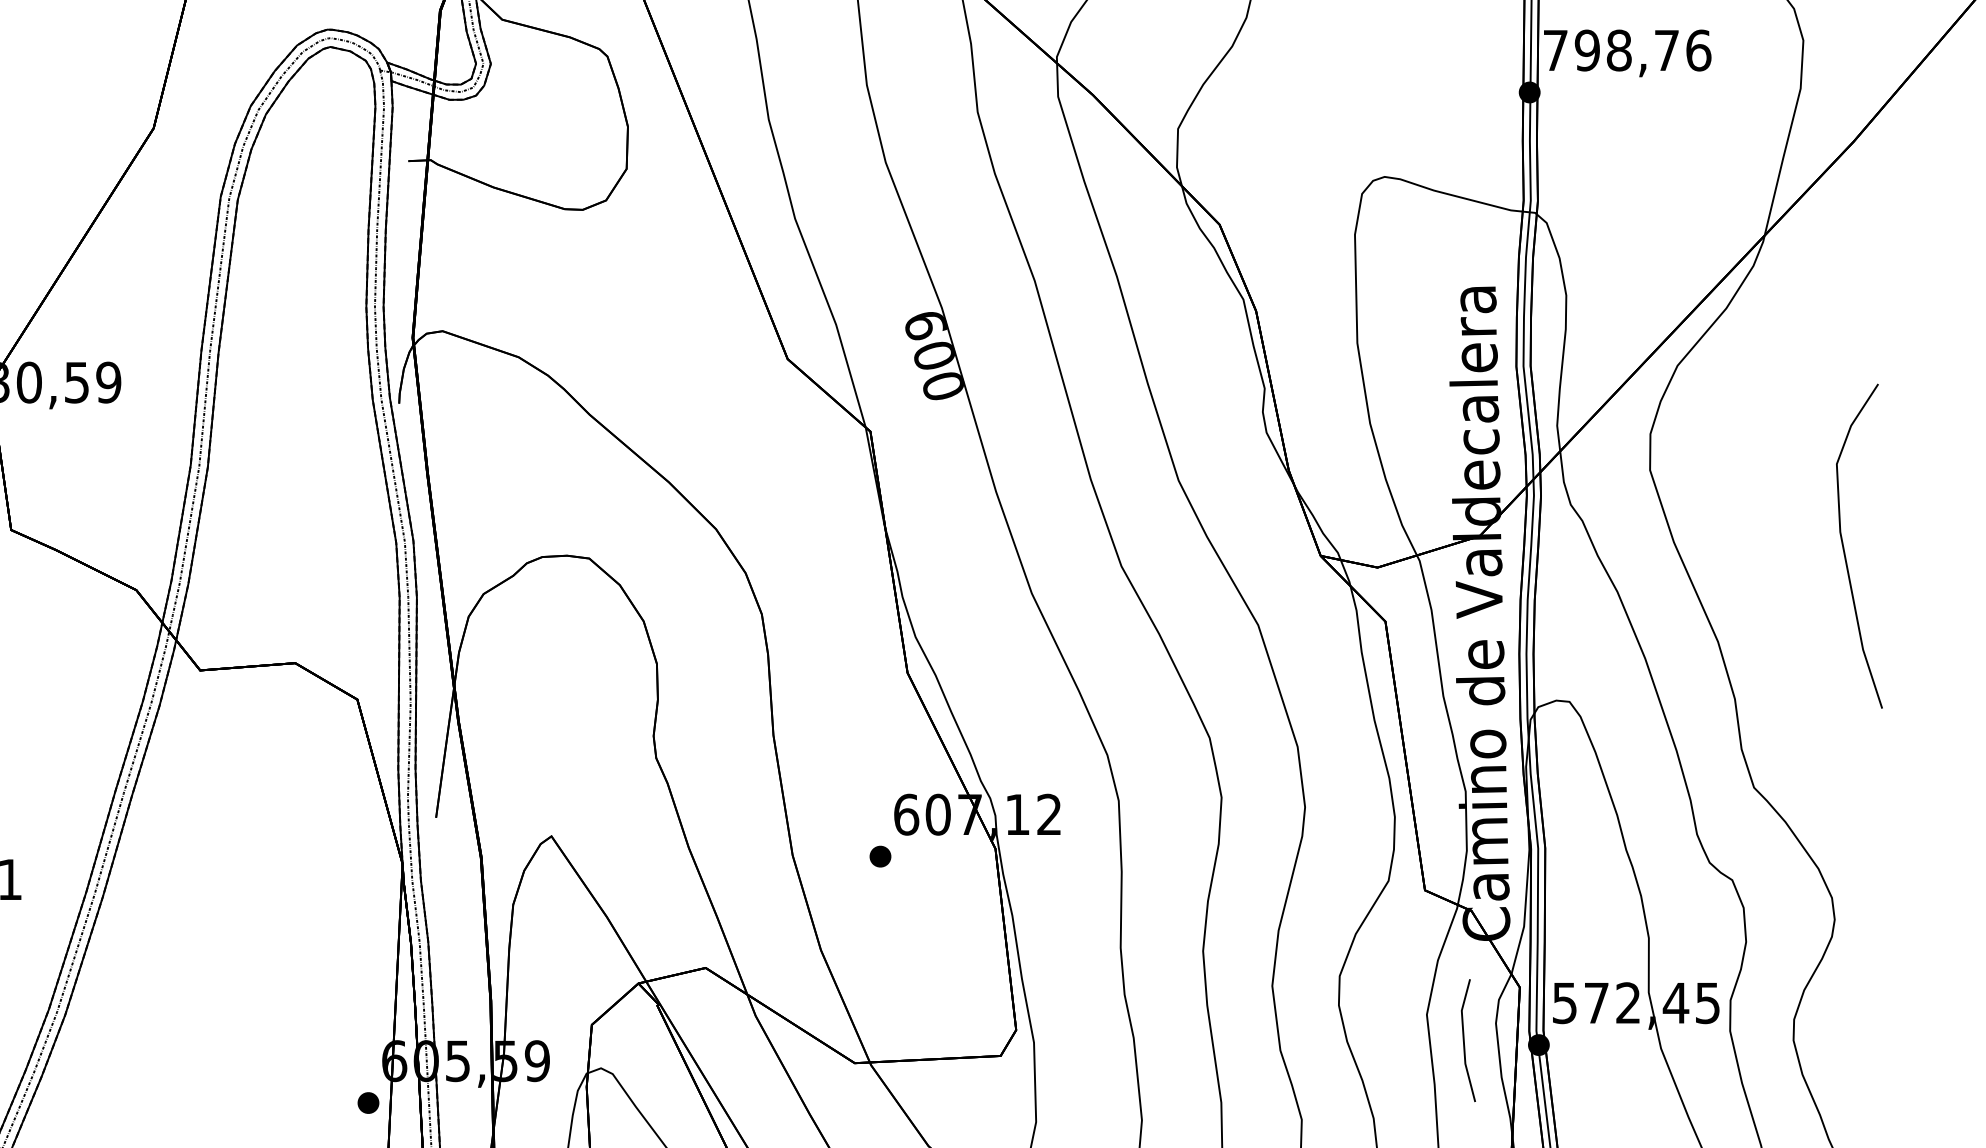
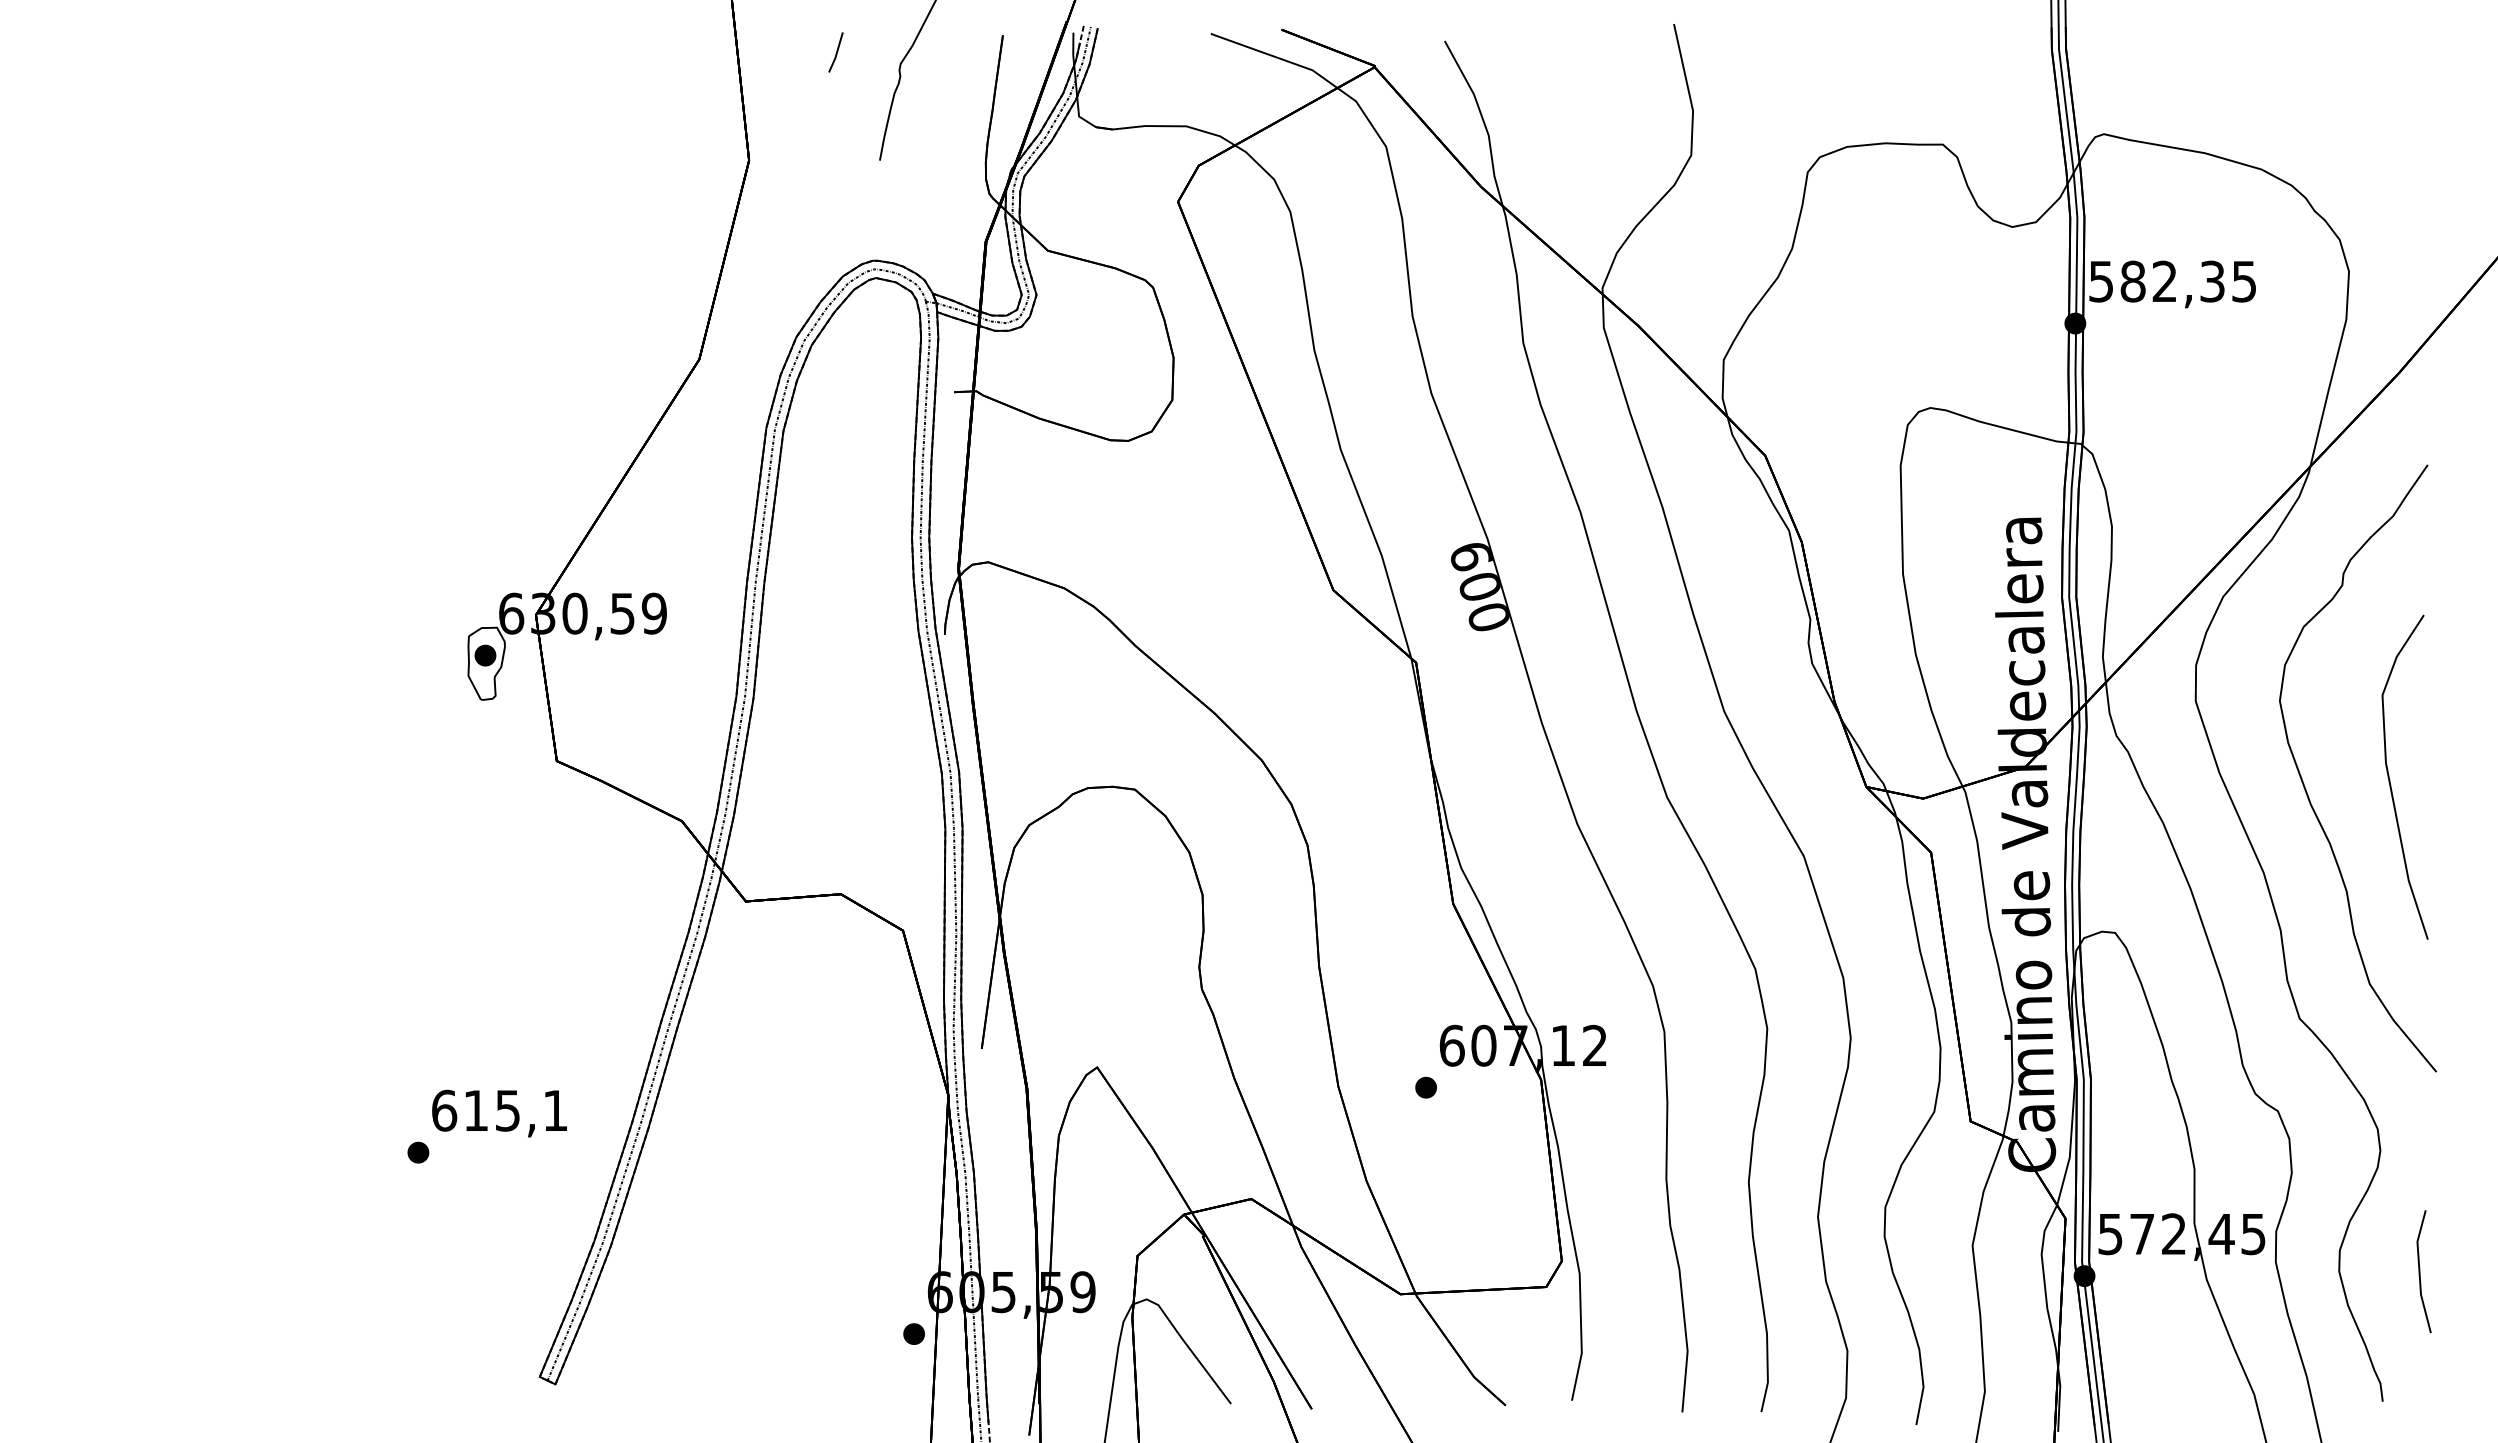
text: (1627, 50) -> (2173, 281), 798,76 -> 582,35
curve: (1759, 555) -> (2305, 786), added
line: (1464, 1040) -> (2420, 1271), moved

